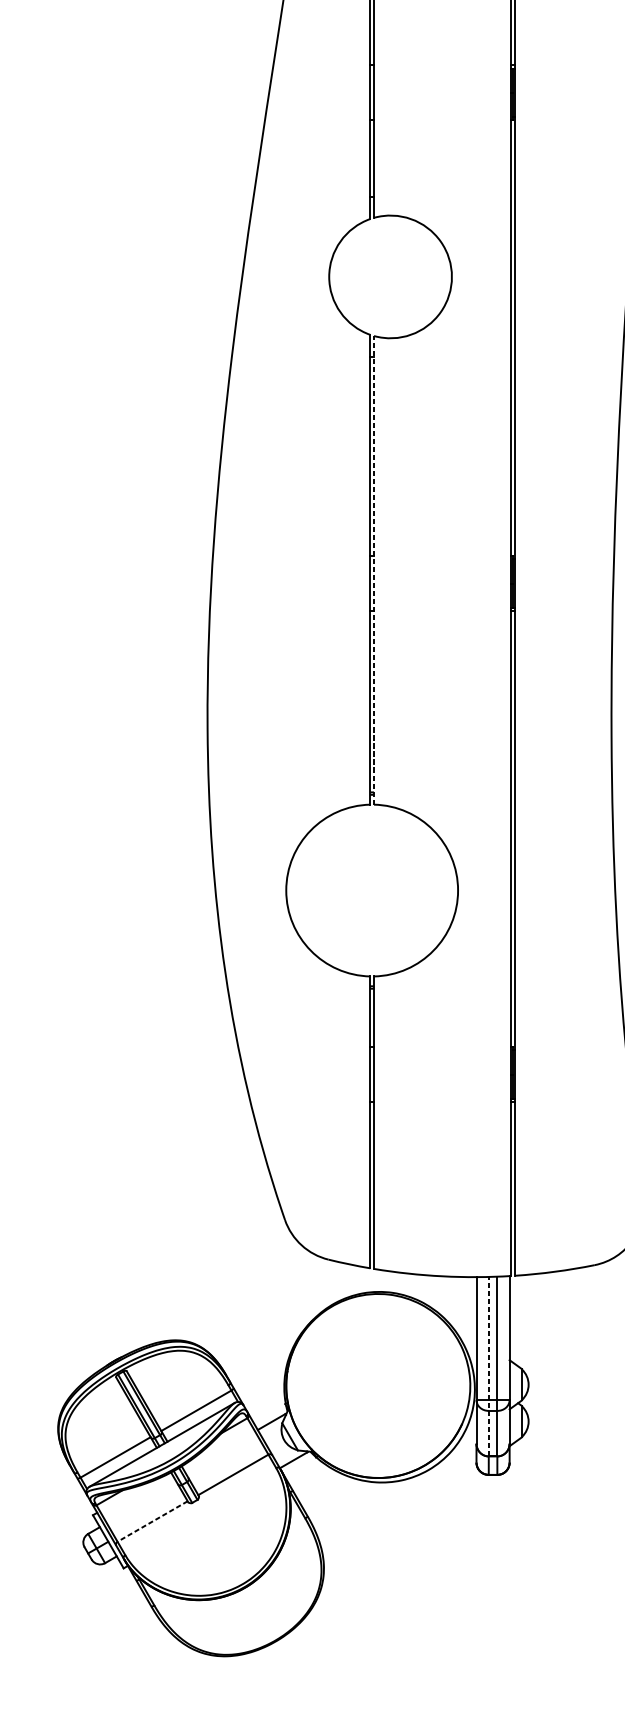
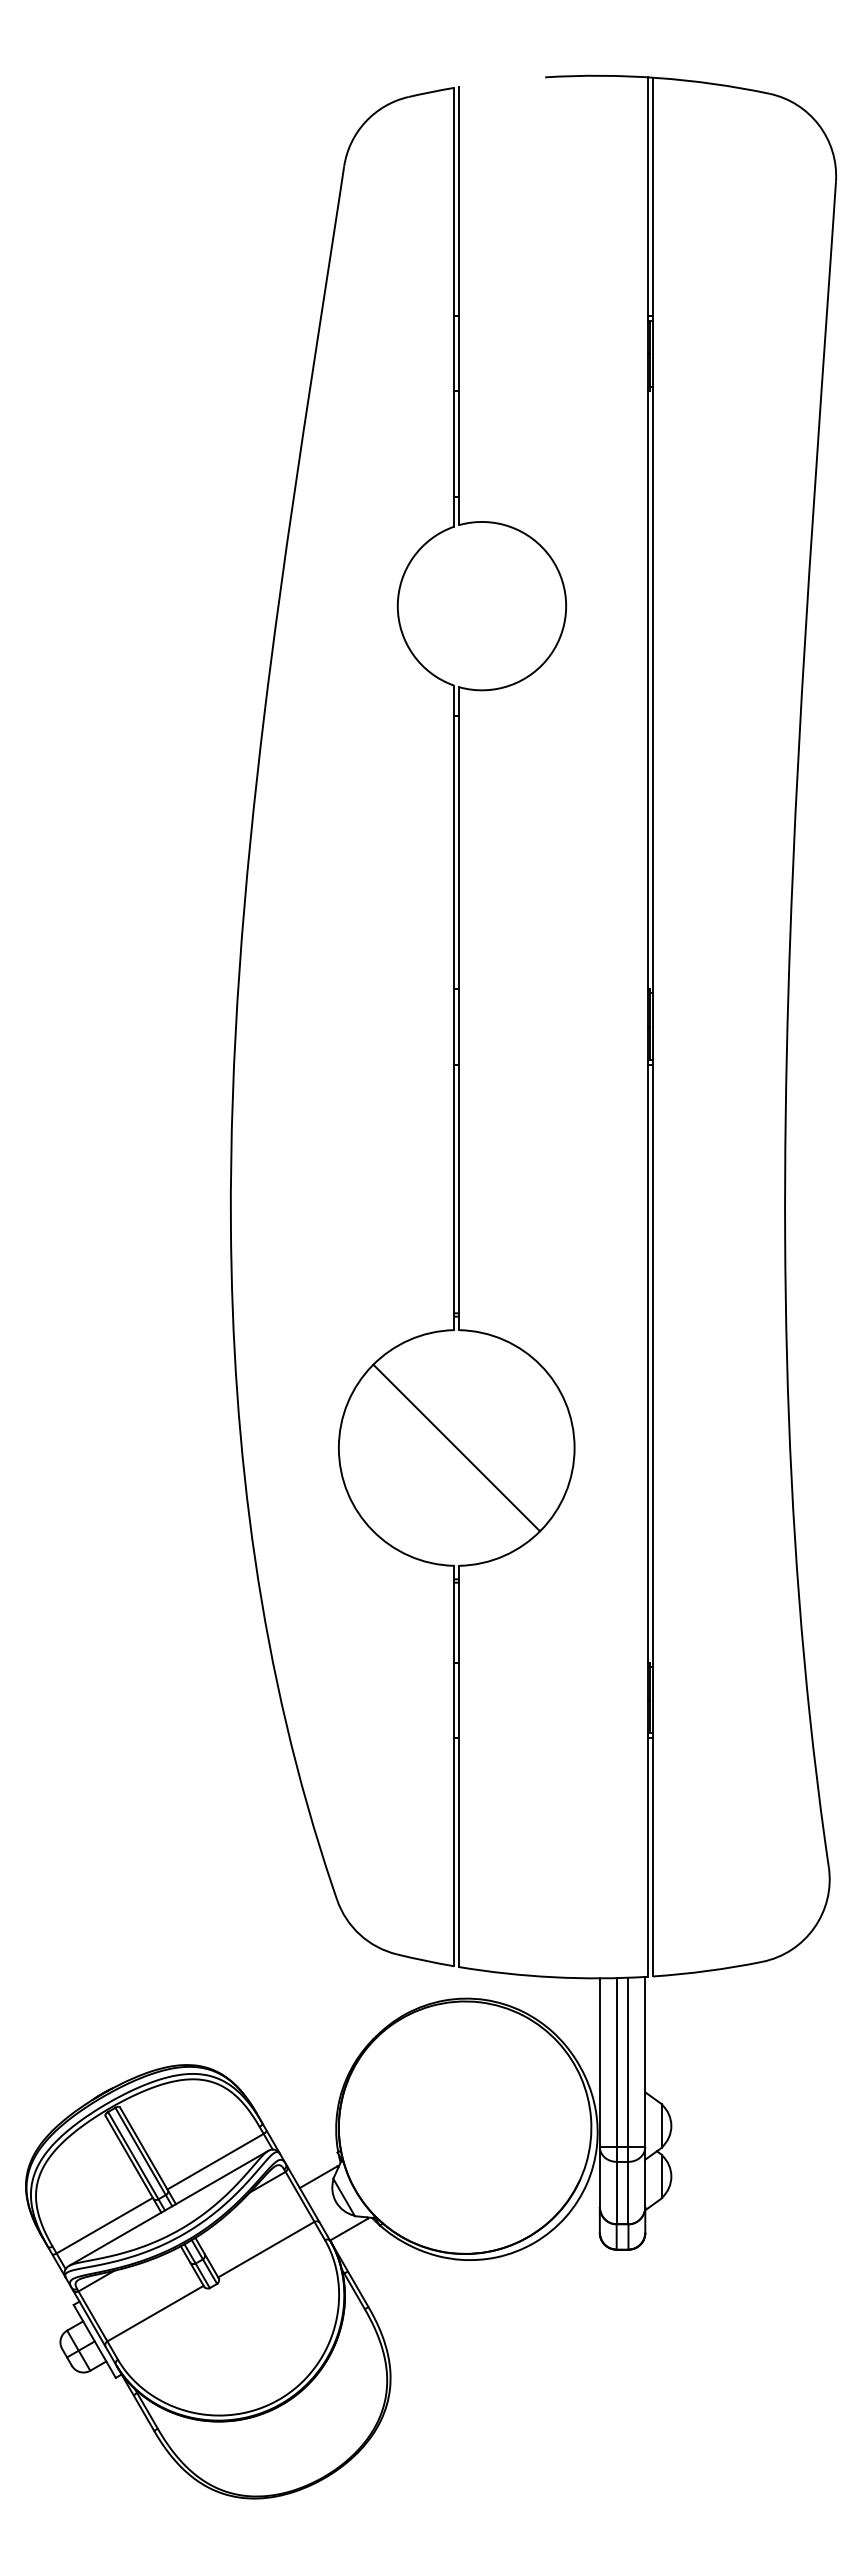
line: (374, 570) -> (459, 1008), dashed -> solid
line: (372, 890) -> (456, 1447), added
line: (488, 1366) -> (616, 2100), dashed -> solid
line: (152, 1521) -> (155, 2313), dashed -> solid

